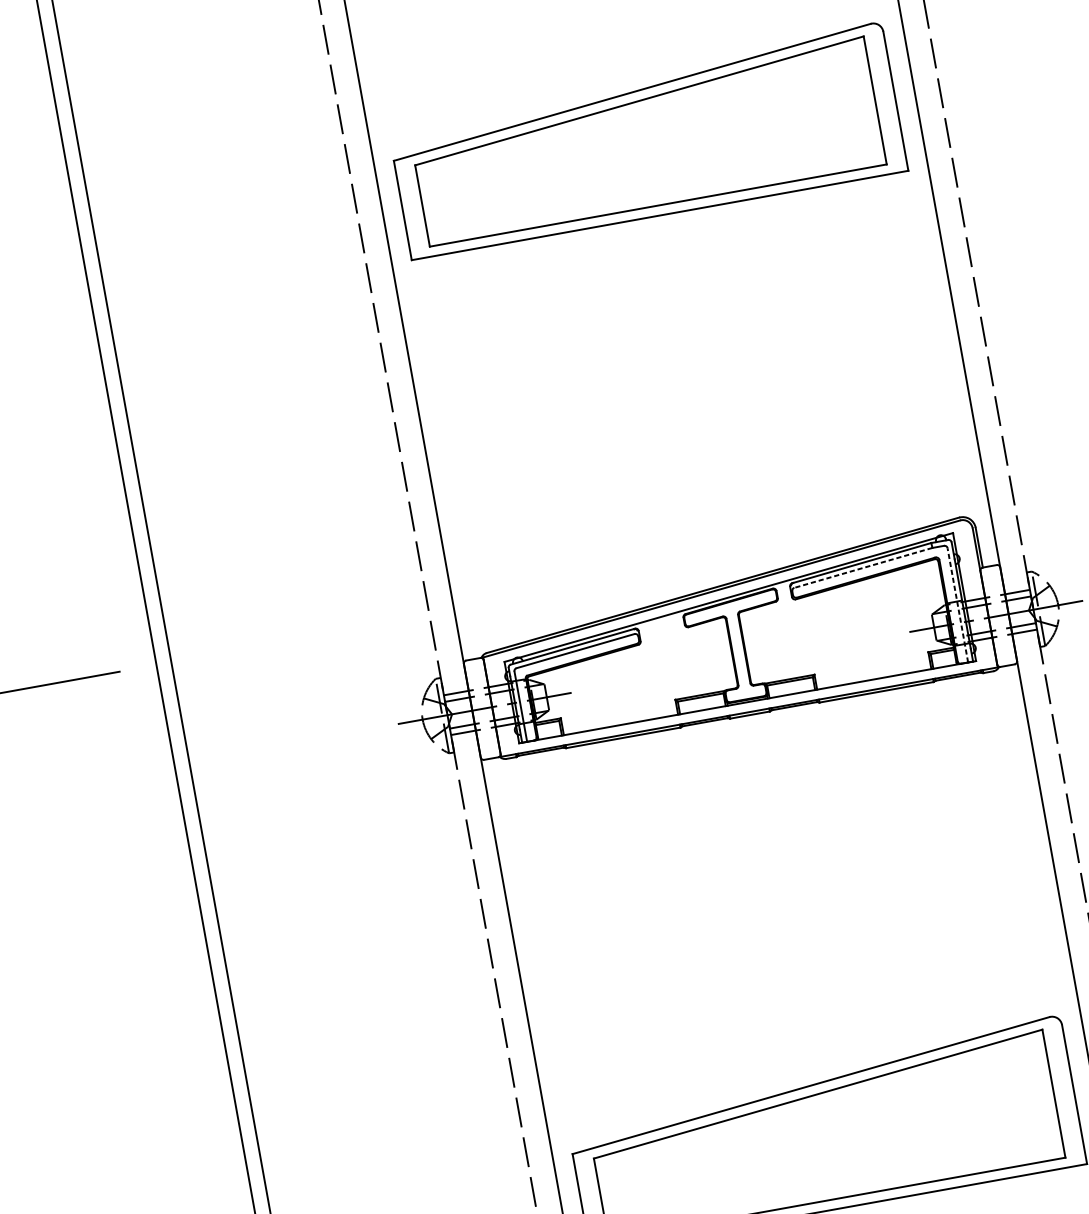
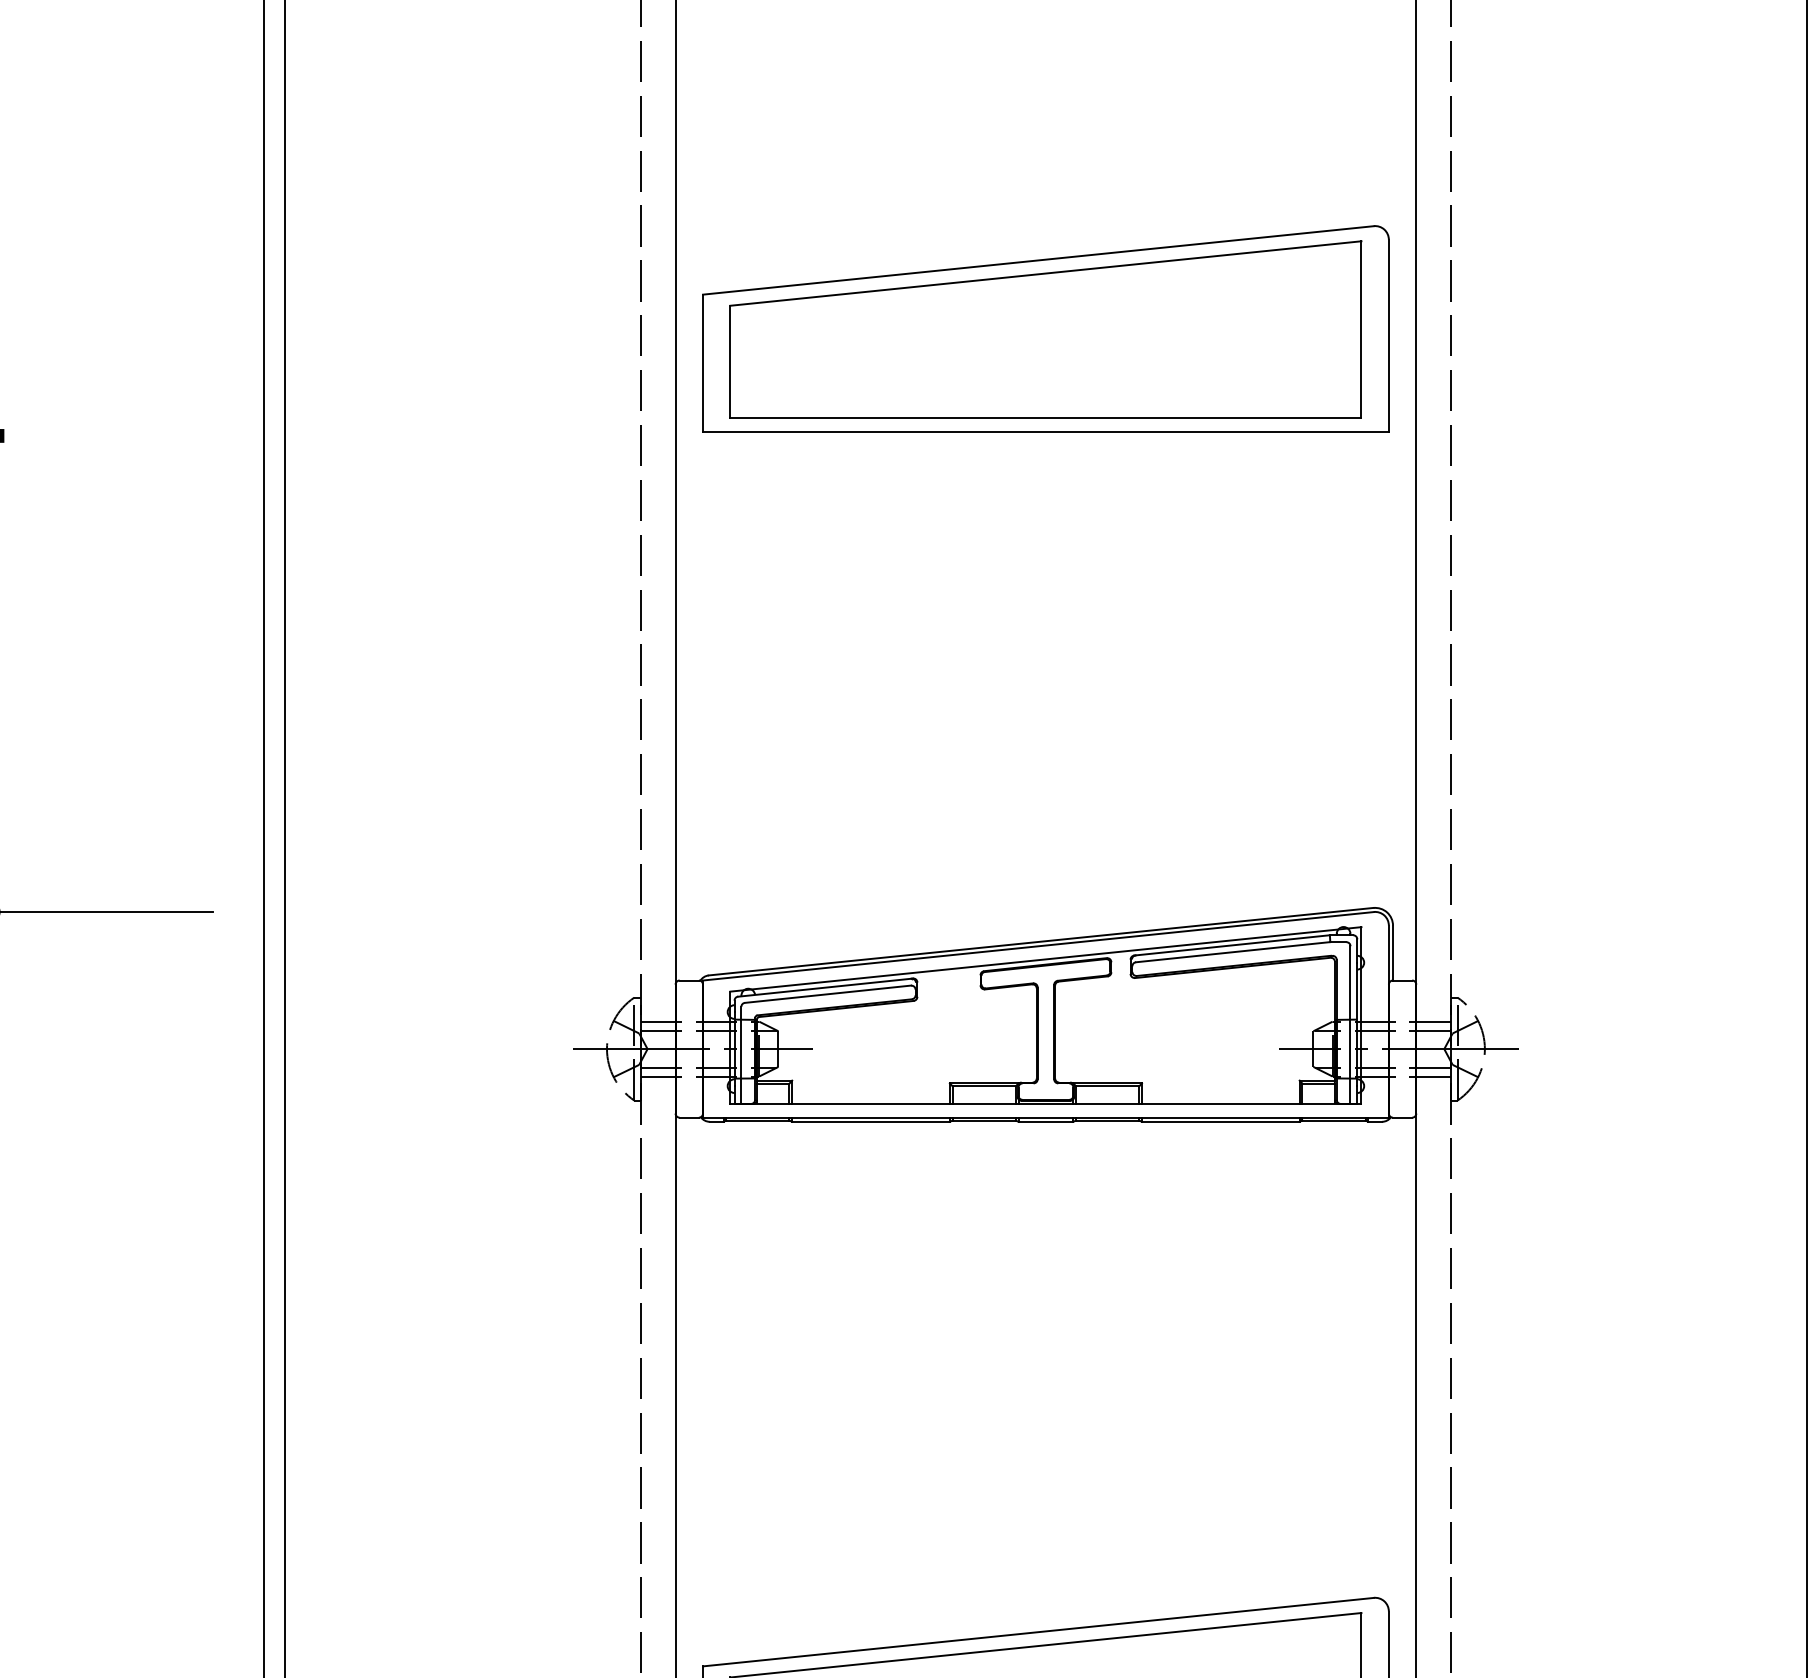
line: (863, 568) -> (1233, 952), dashed -> solid
line: (957, 605) -> (1350, 1025), dashed -> solid

